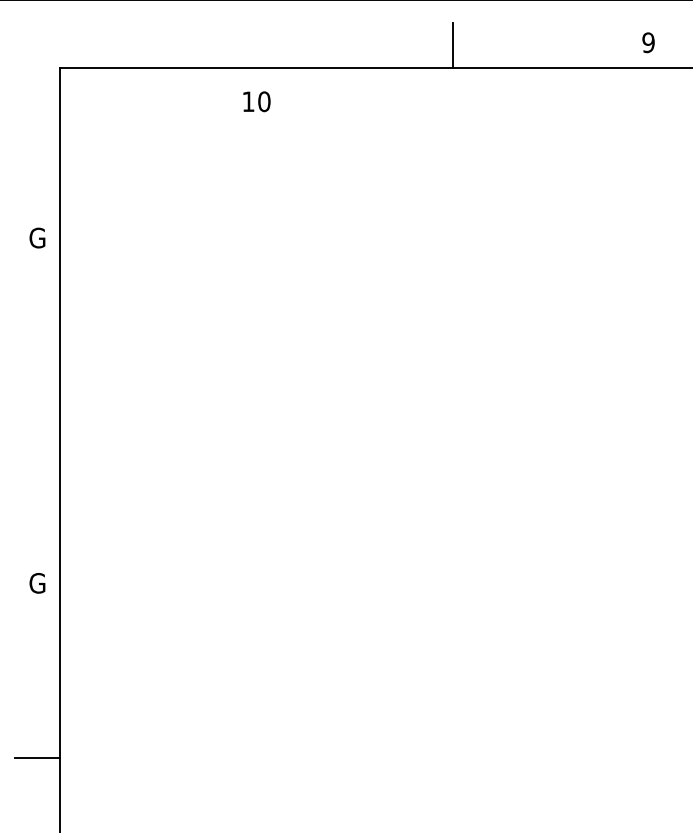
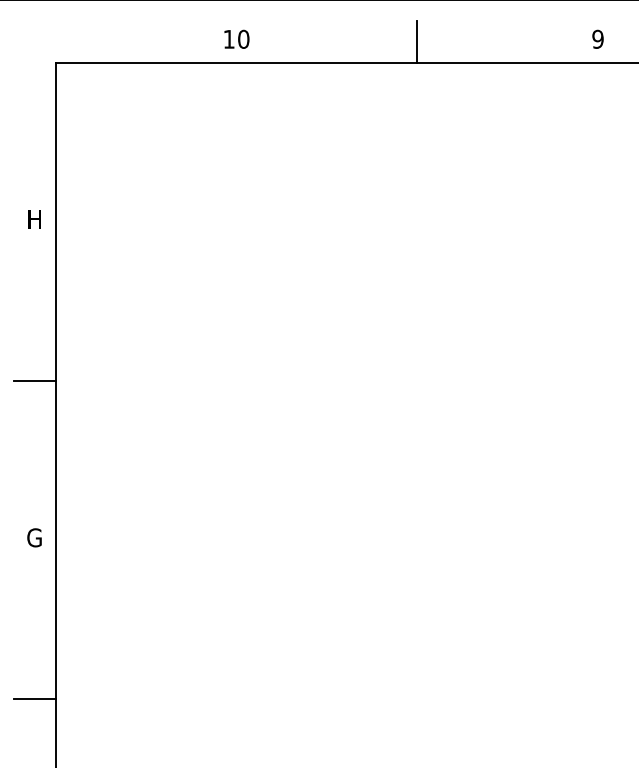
text: (256, 101) -> (236, 39), moved
text: (37, 237) -> (34, 218), G -> H
line: (37, 413) -> (34, 381), added

